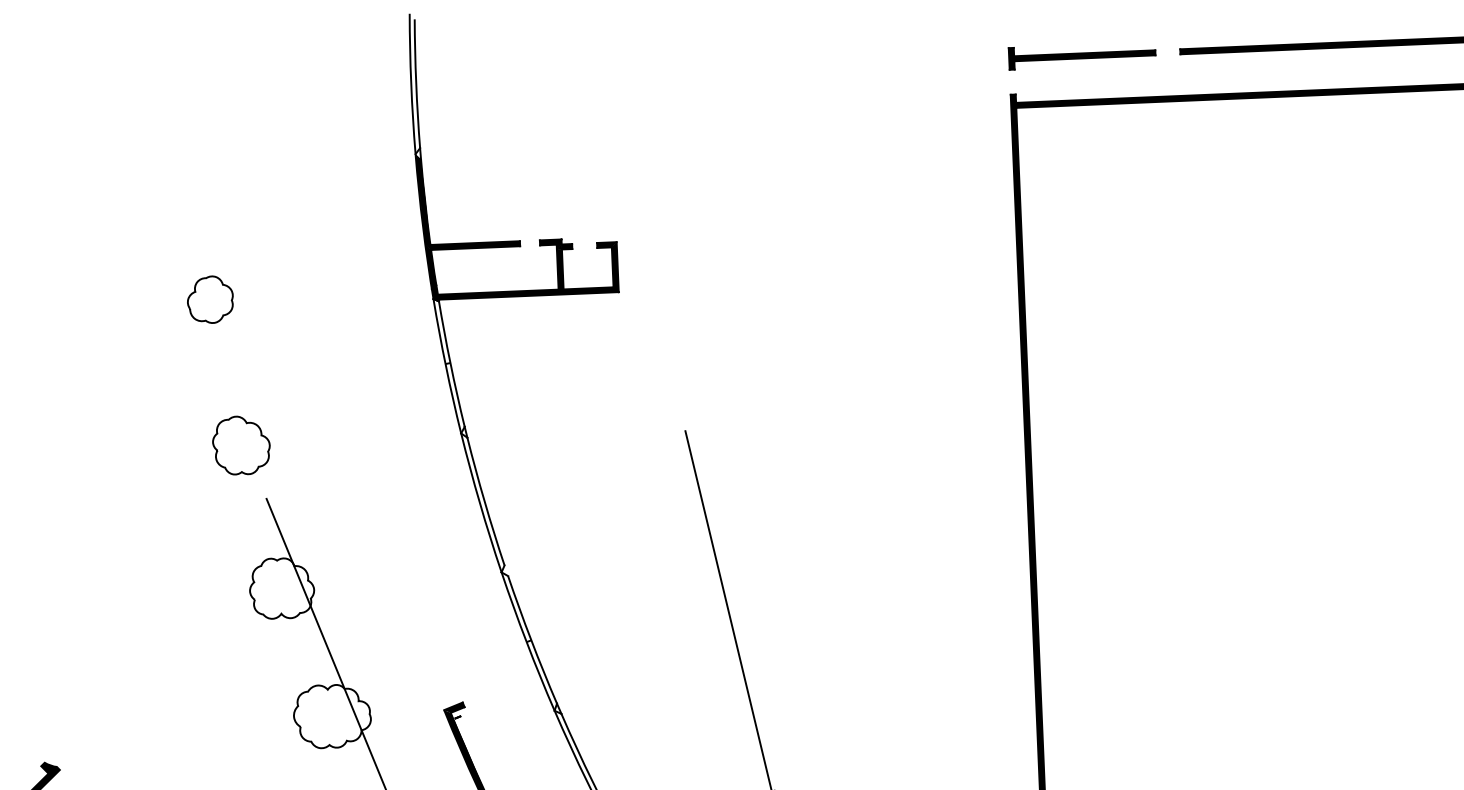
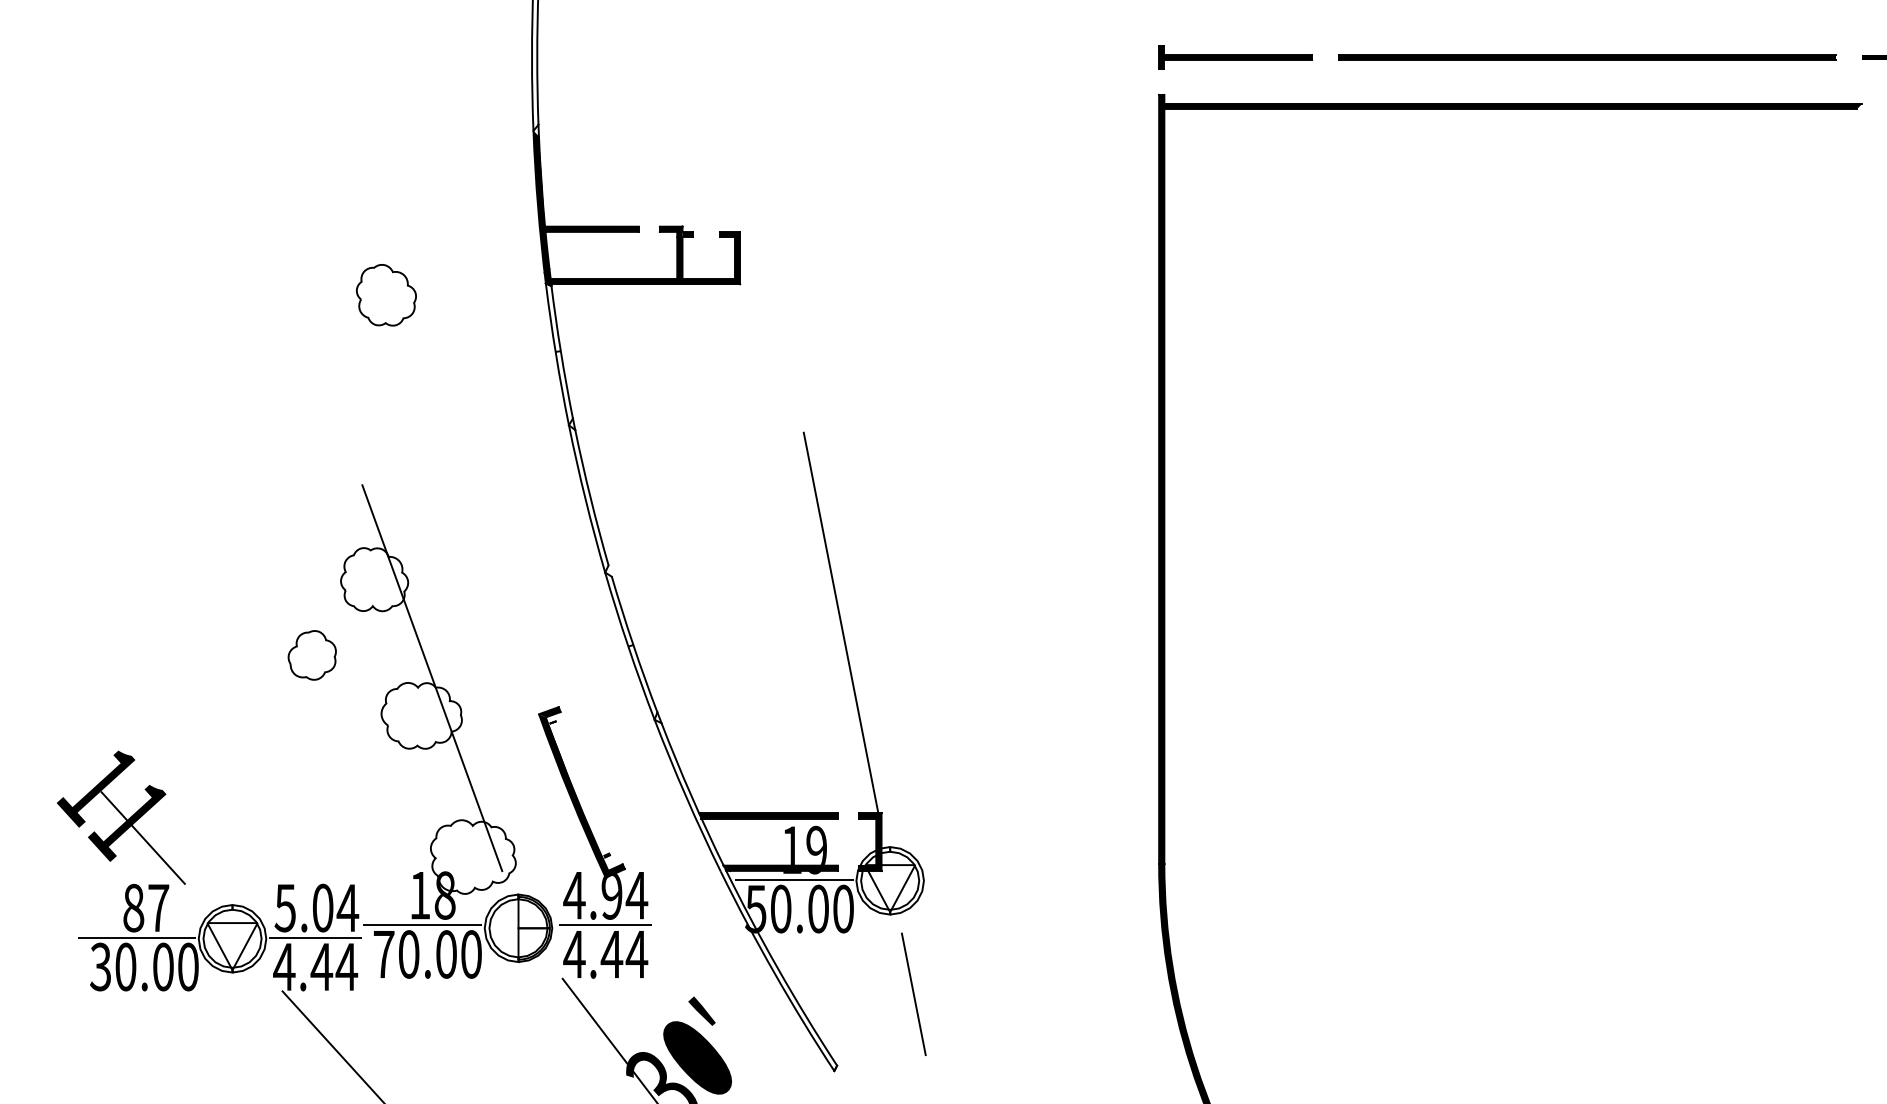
curve: (195, 292) -> (297, 647), moved
curve: (246, 424) -> (392, 273), moved

